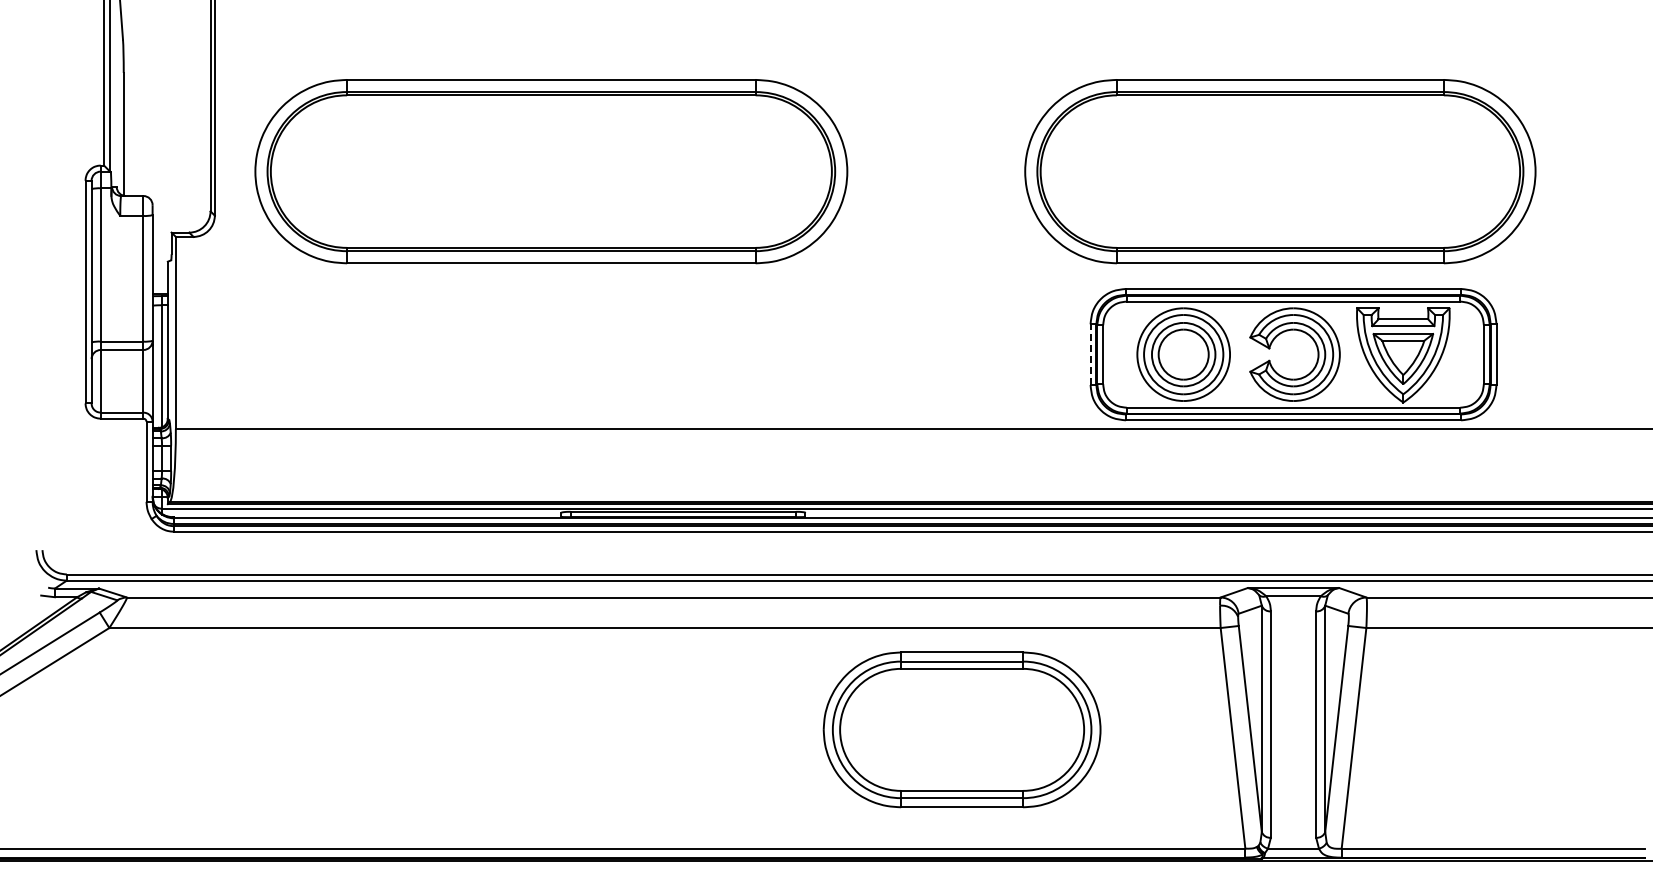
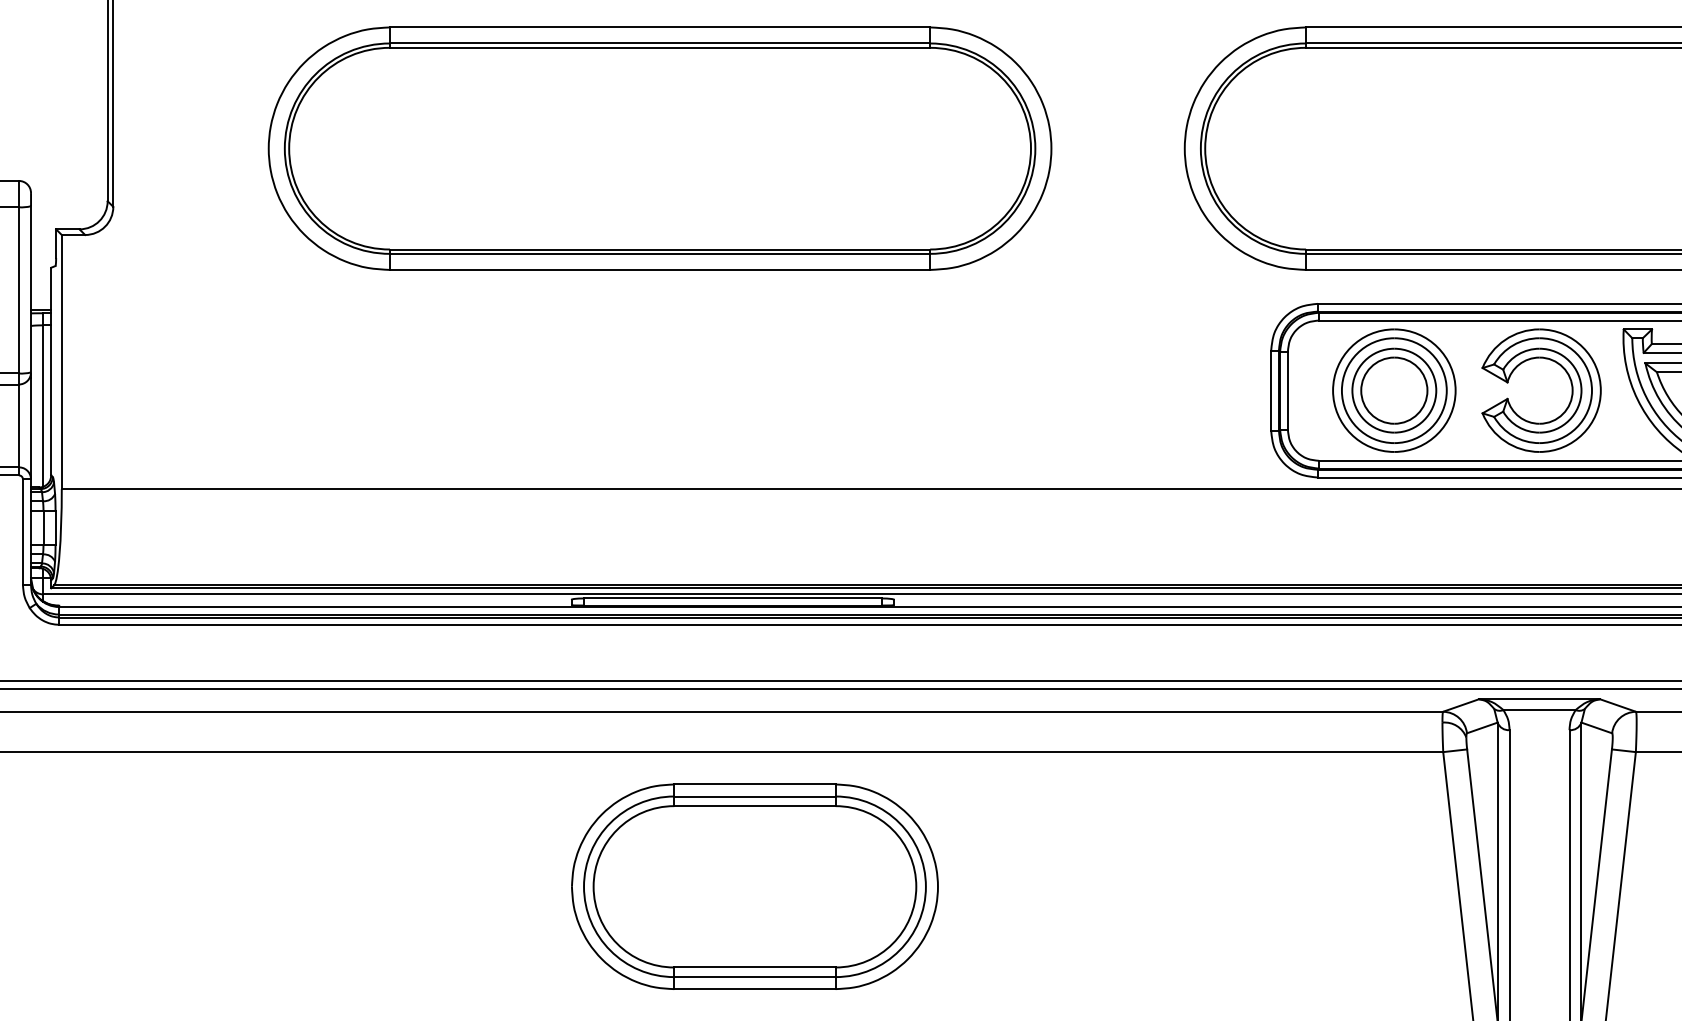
part: (551, 171) -> (660, 148), moved
line: (1090, 354) -> (1271, 390), dashed -> solid
part: (961, 729) -> (754, 886), moved

